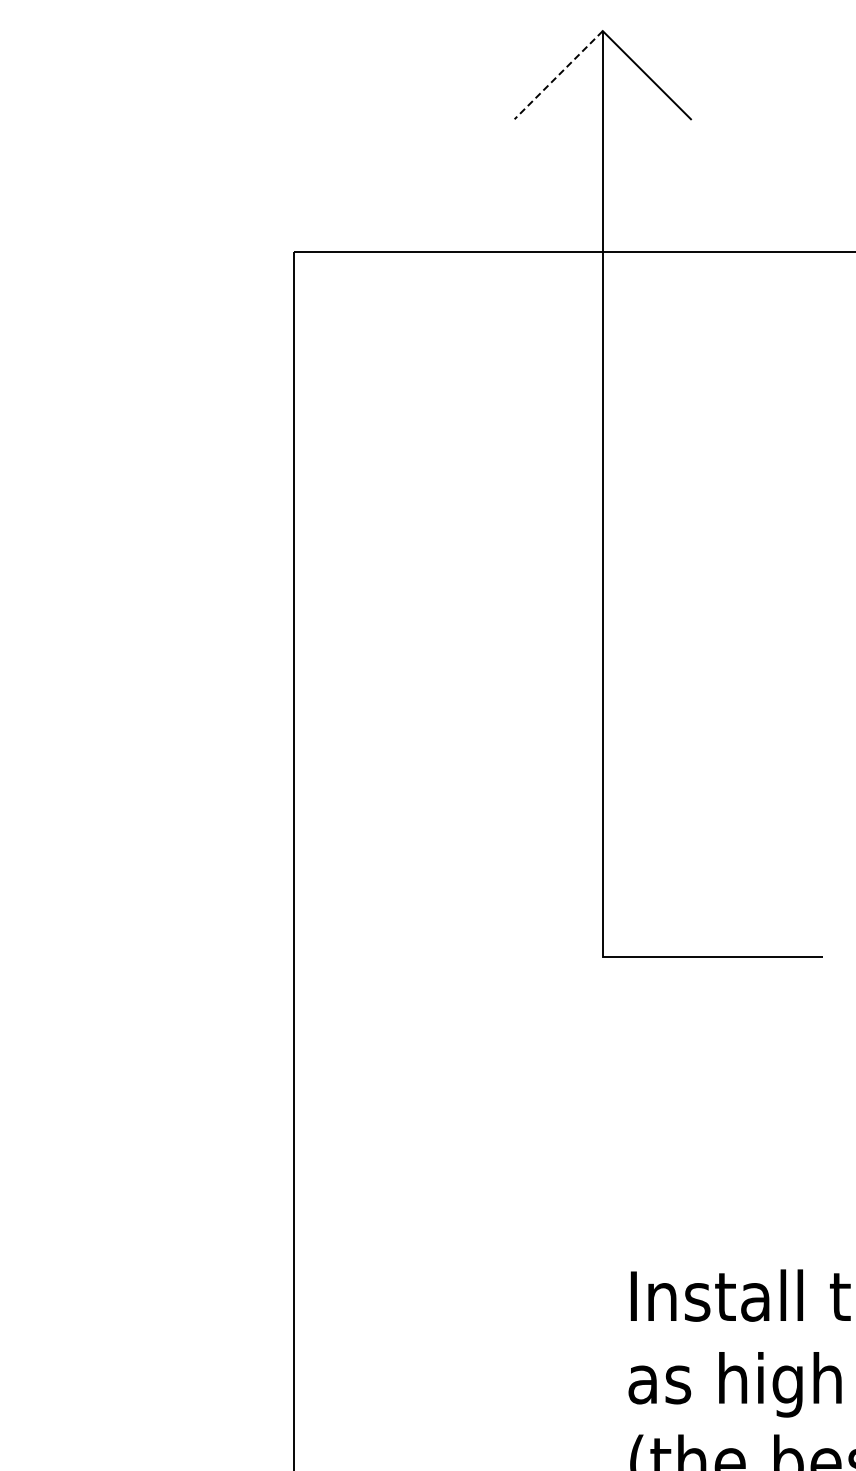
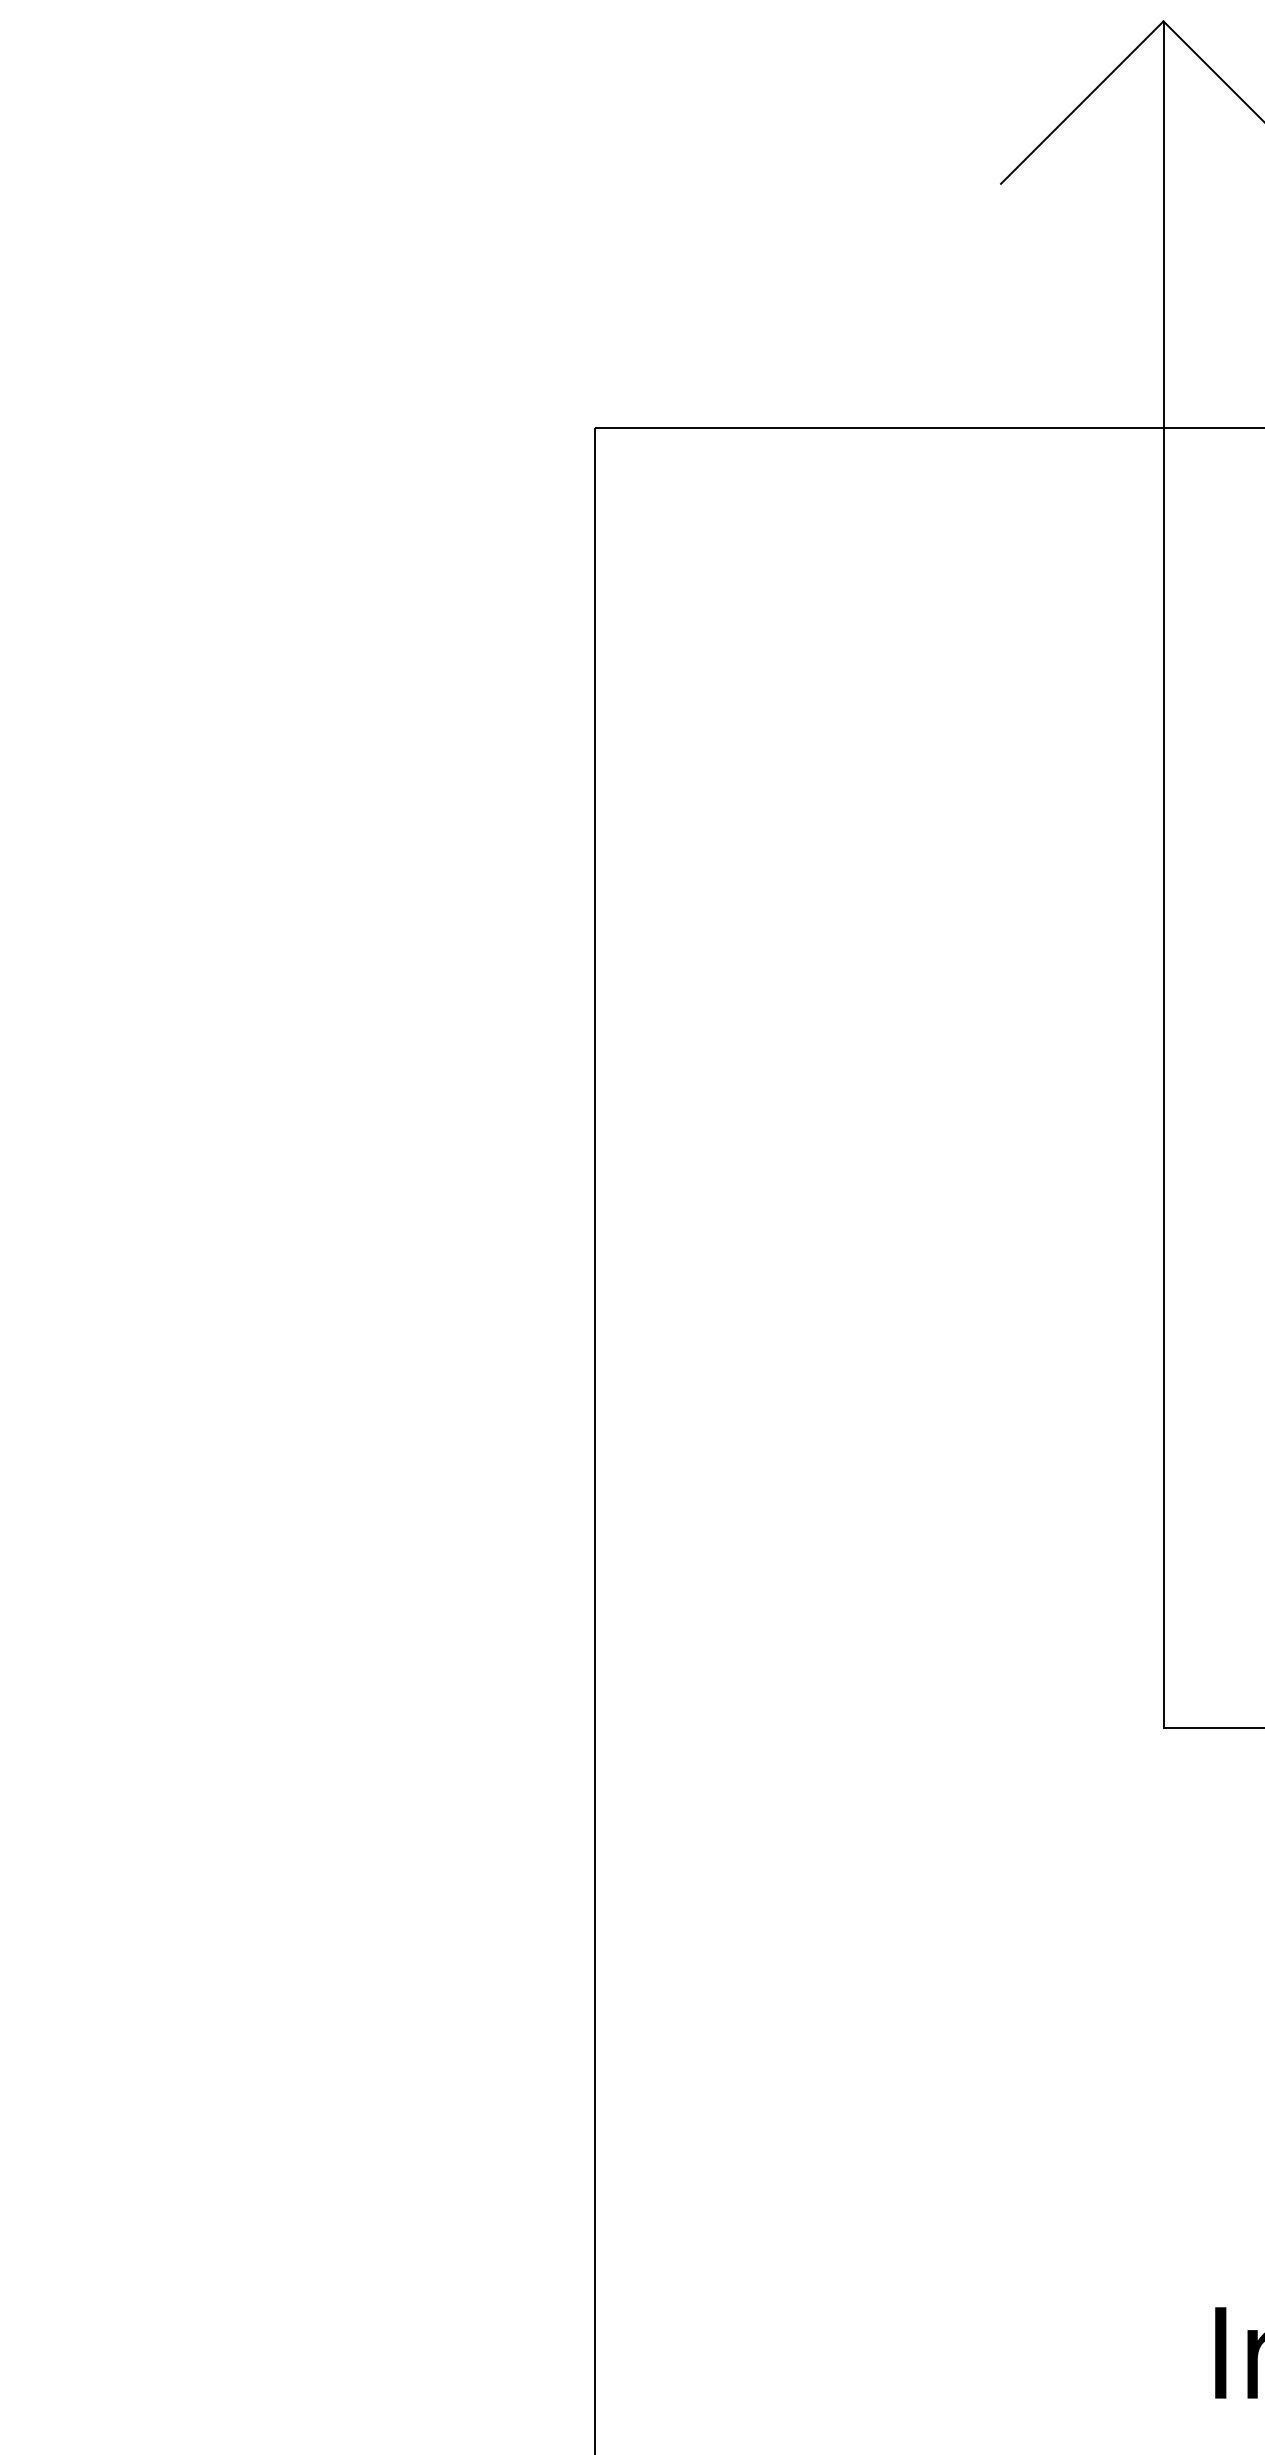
line: (558, 75) -> (1081, 103), dashed -> solid

